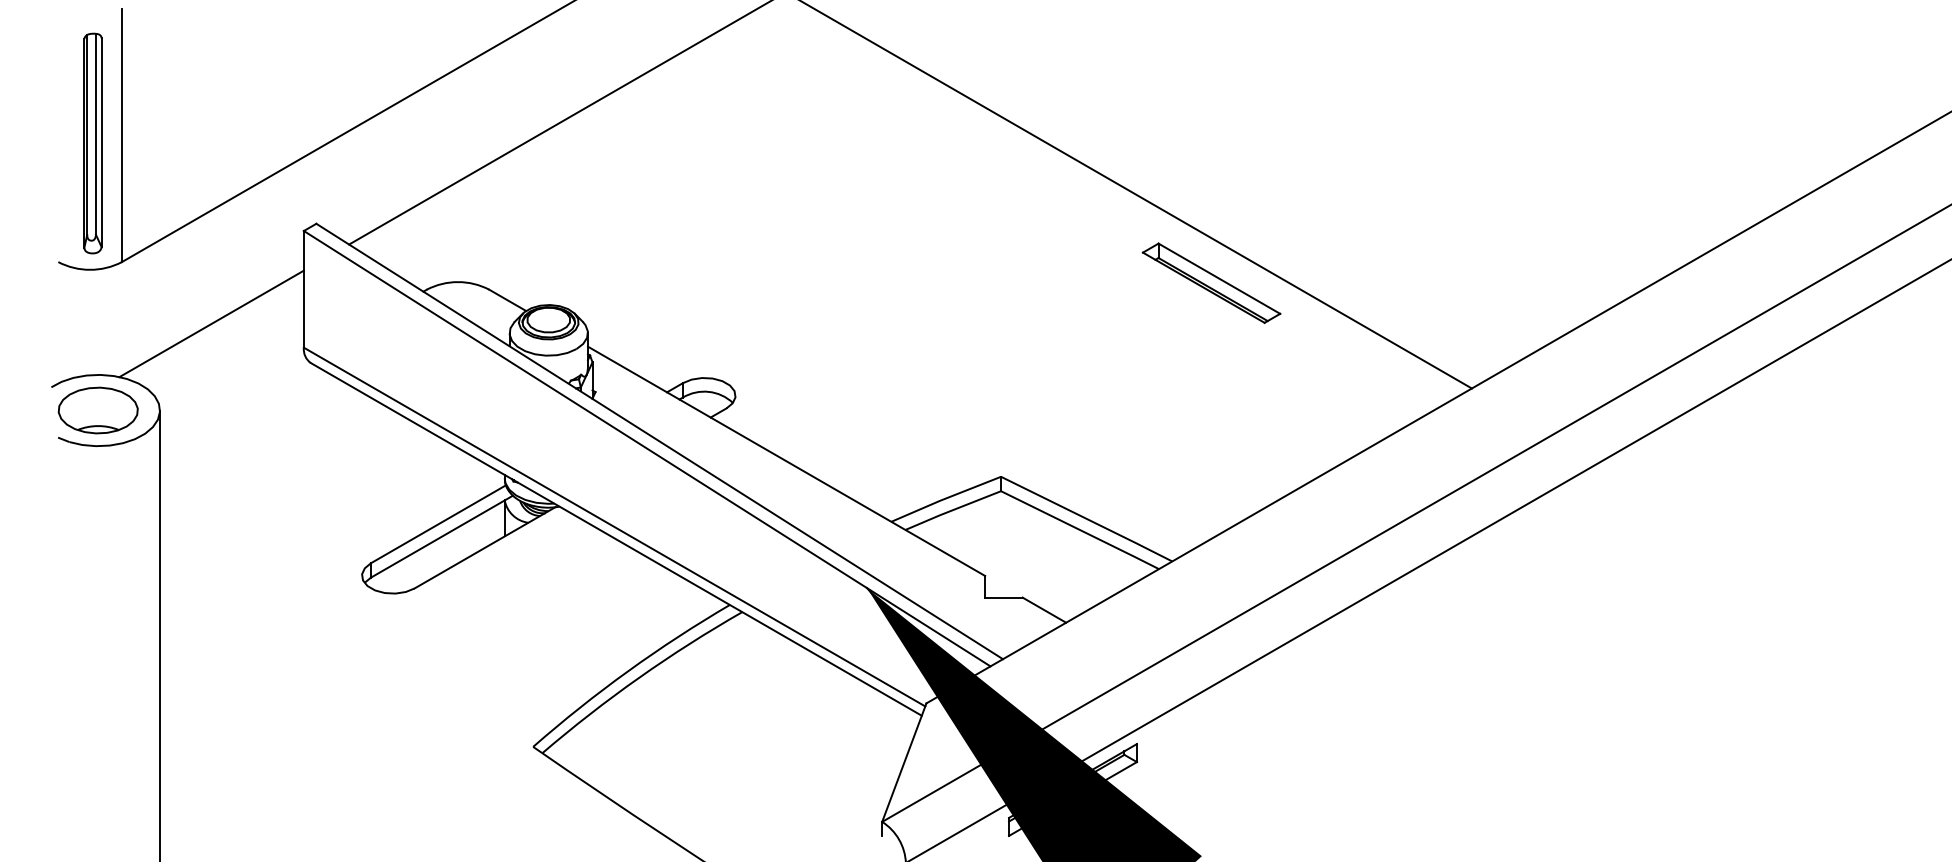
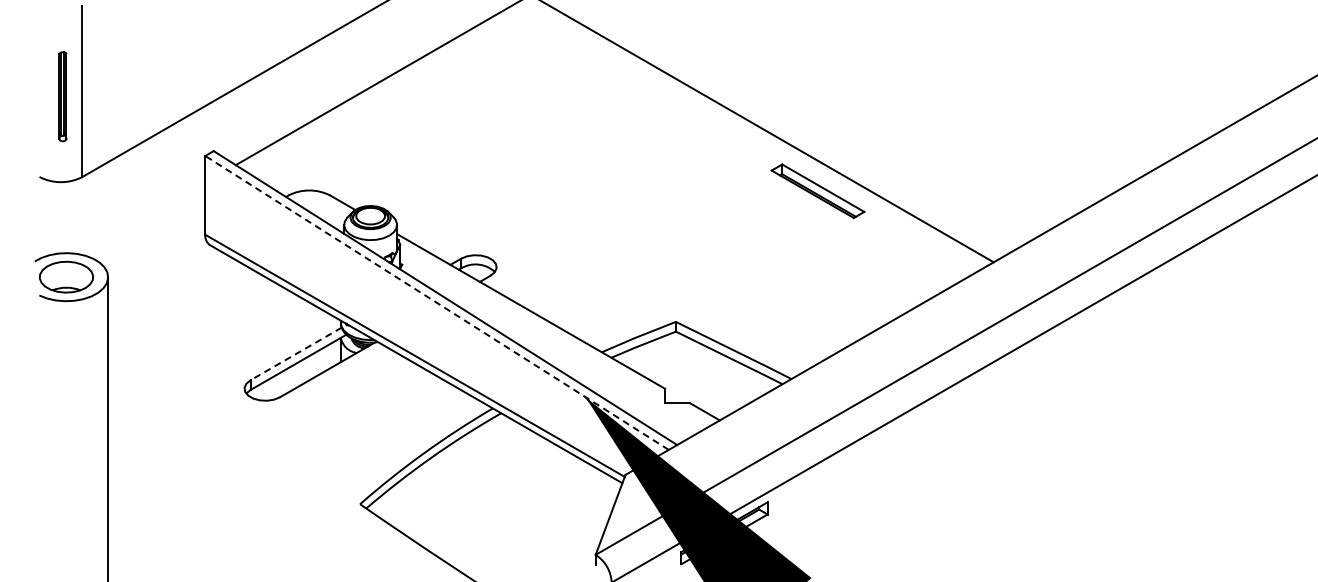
part: (92, 142) -> (62, 96), size x0.6
line: (210, 323) -> (142, 218), removed
line: (646, 448) -> (436, 302), solid -> dashed
line: (438, 523) -> (296, 353), solid -> dashed

